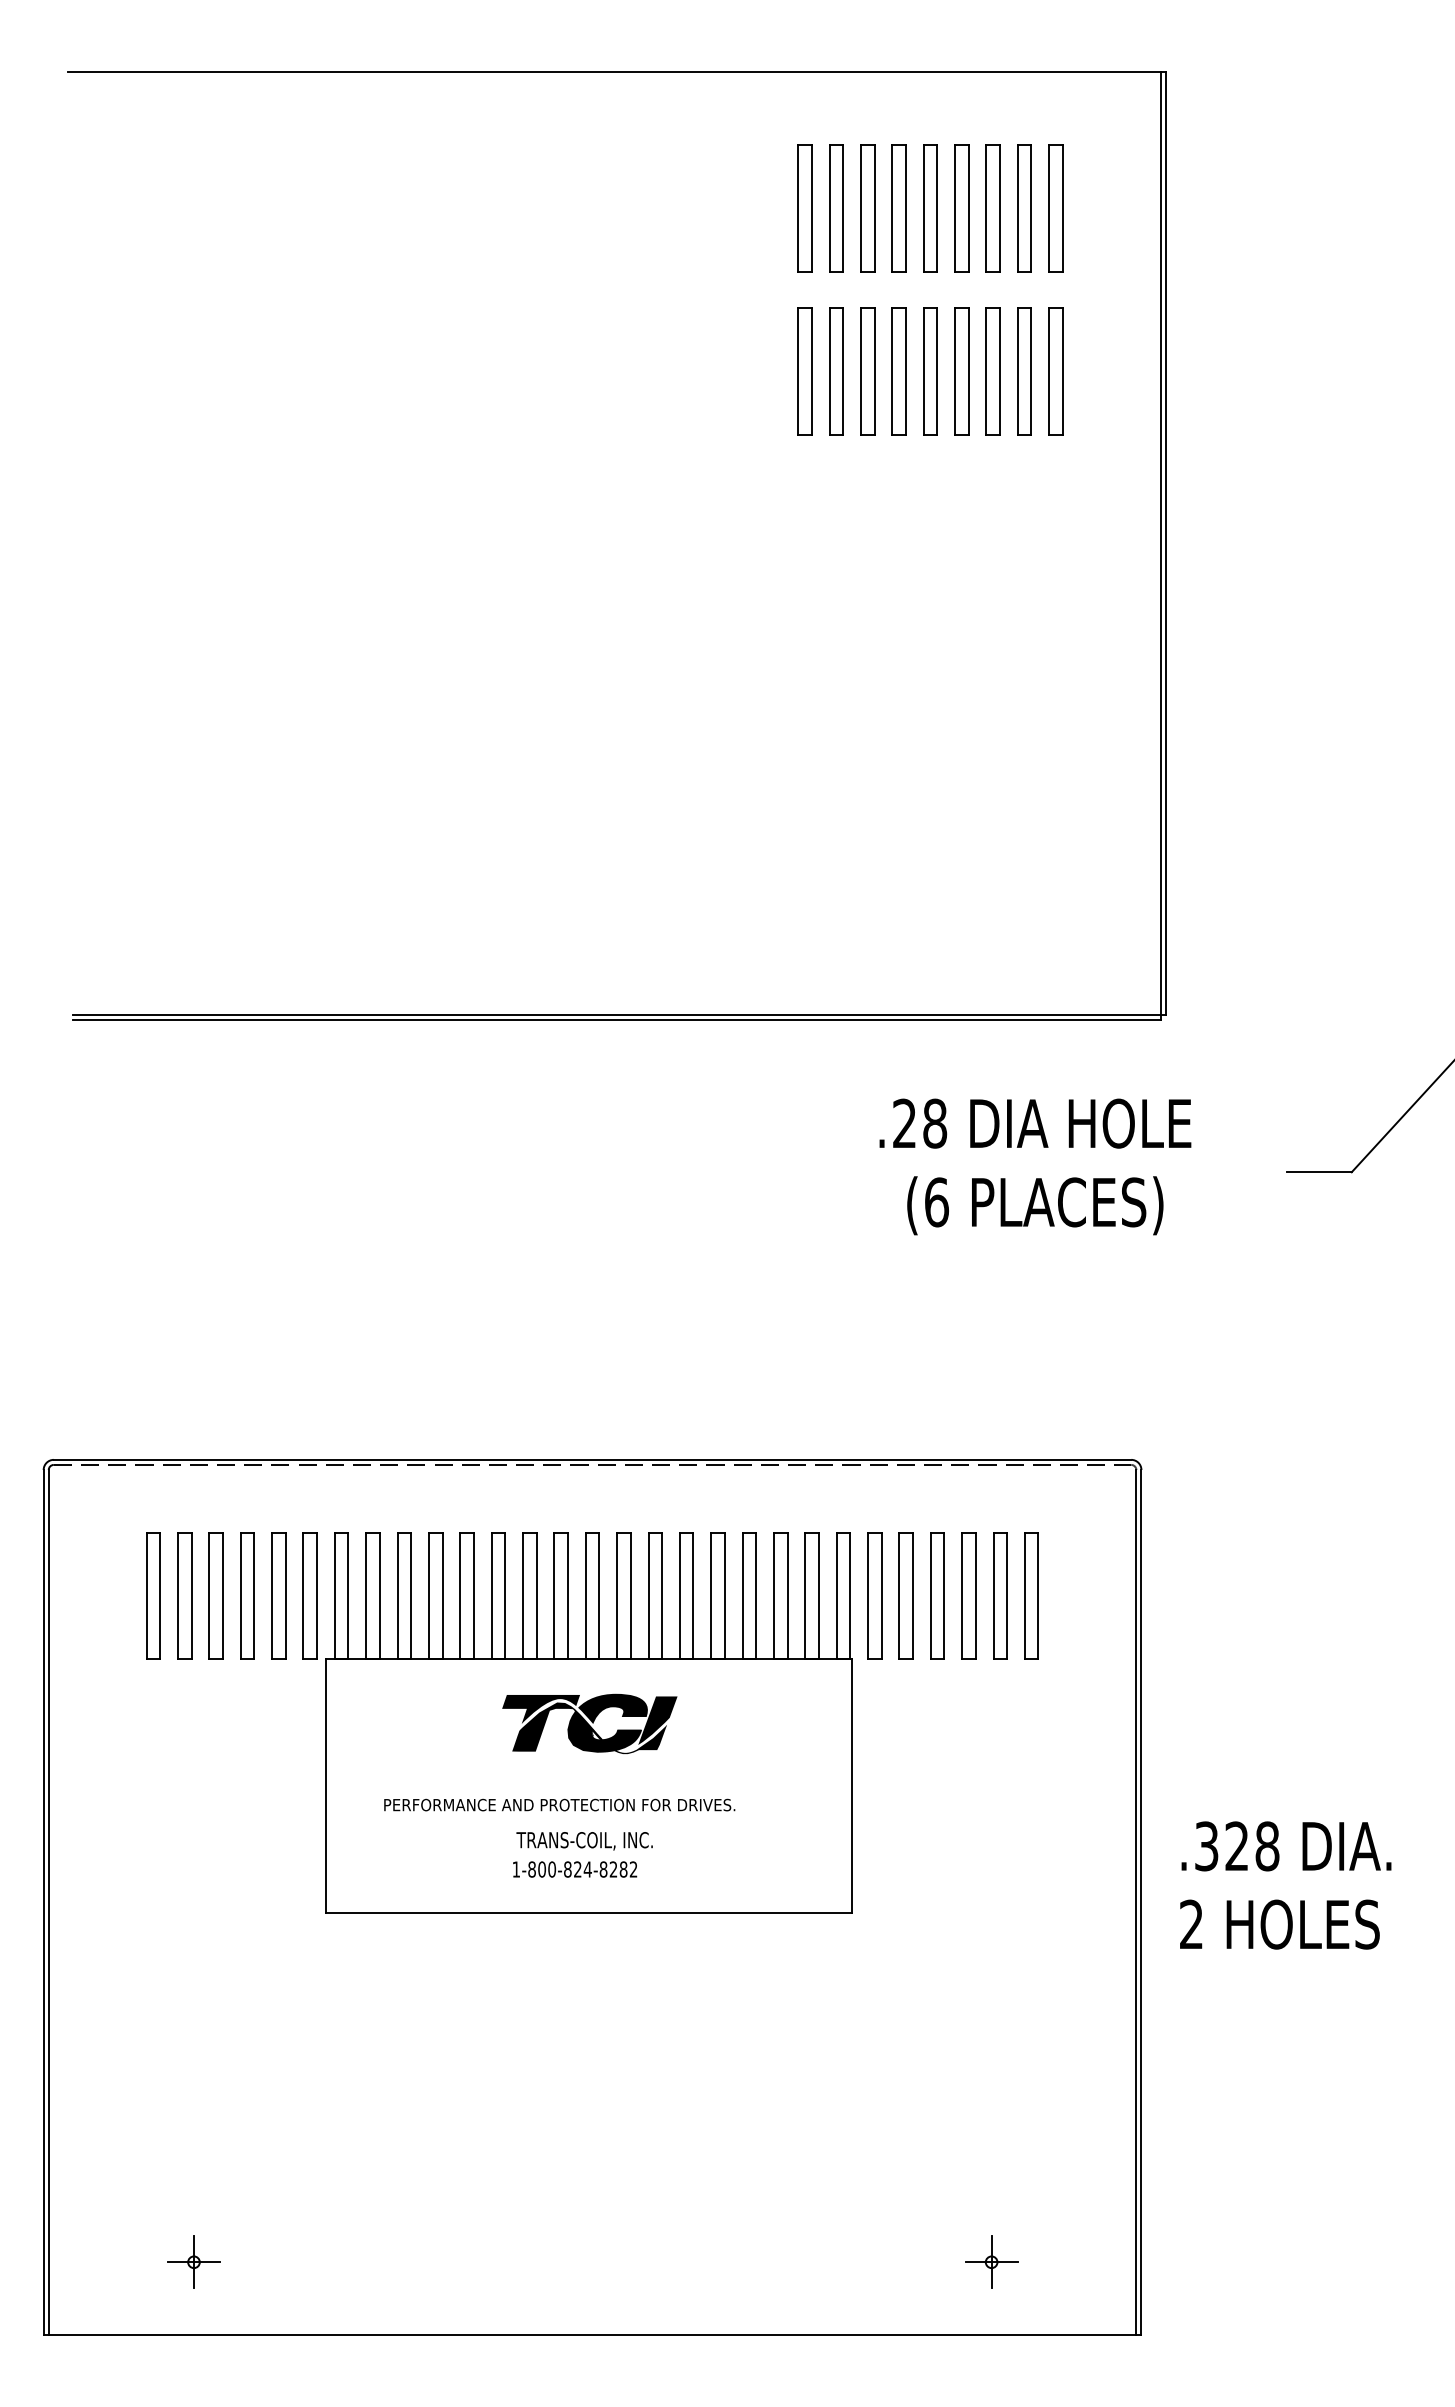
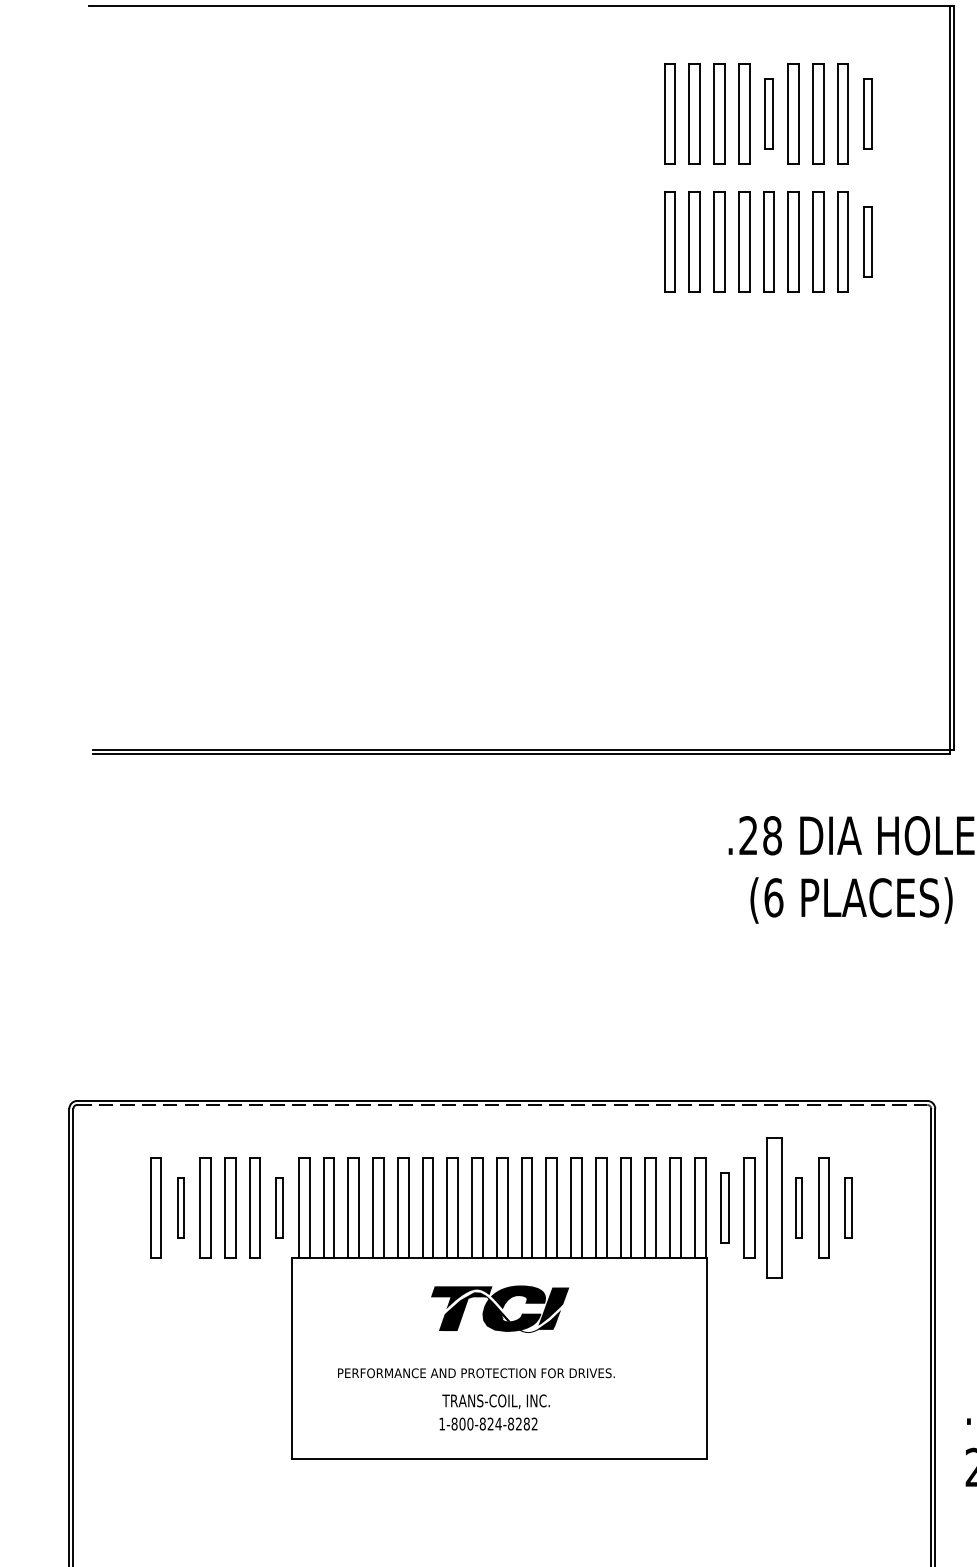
part: (930, 208) -> (768, 113), size x0.7
part: (1055, 208) -> (867, 113), size x0.7
part: (1055, 371) -> (867, 242), size x0.7
part: (184, 1595) -> (180, 1207), size x0.6
part: (309, 1595) -> (279, 1207), size x0.6
part: (874, 1595) -> (724, 1207), size x0.7
part: (937, 1595) -> (774, 1207), size x1.4
part: (968, 1595) -> (798, 1207), size x0.6
part: (1031, 1595) -> (848, 1207), size x0.6

